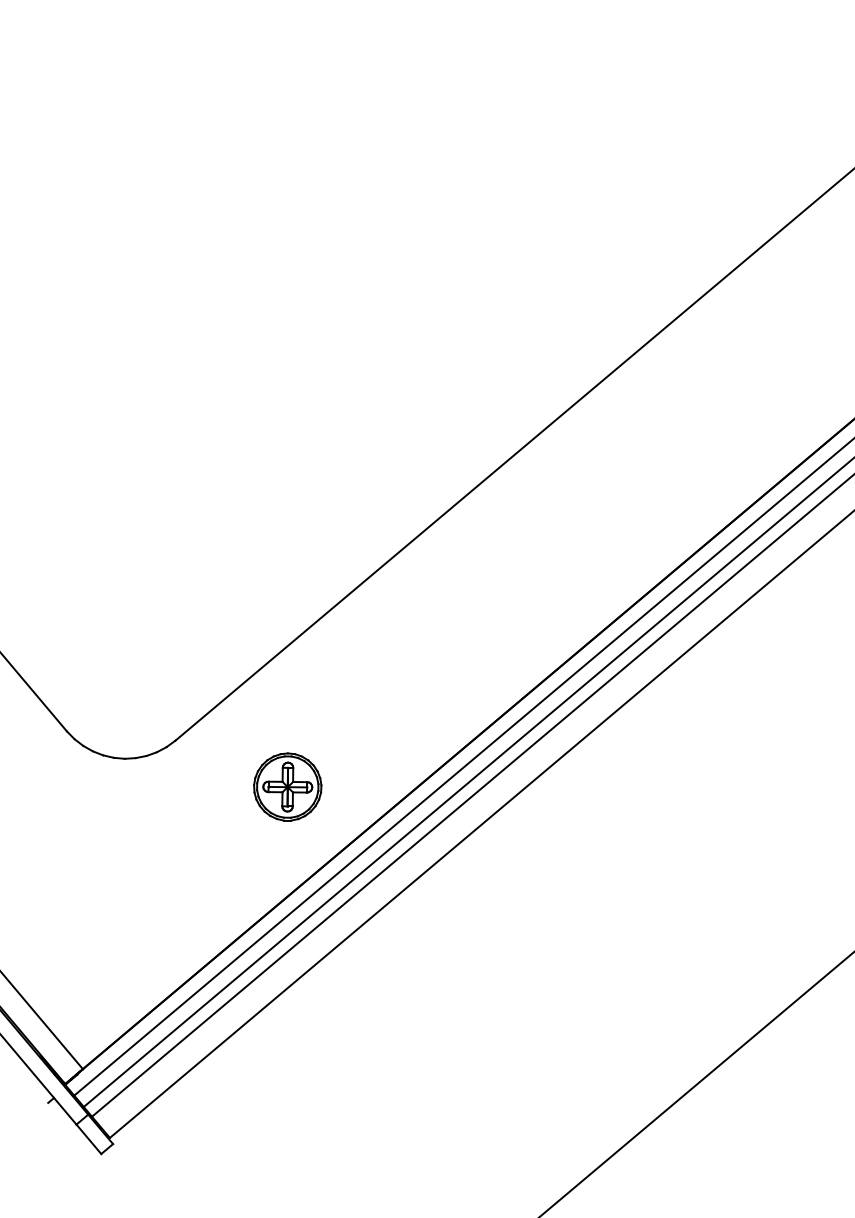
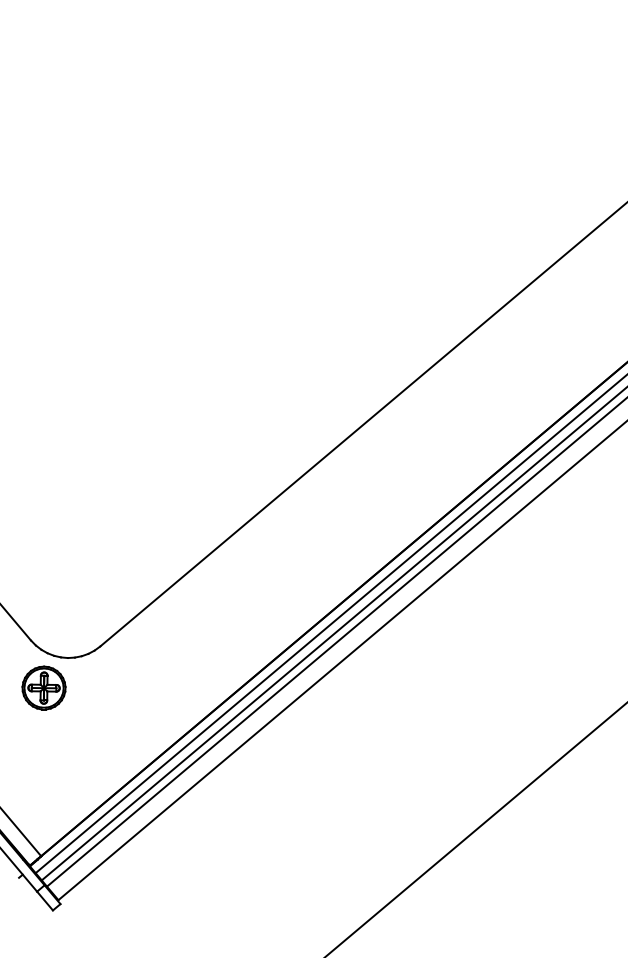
part: (286, 786) -> (43, 687), moved

